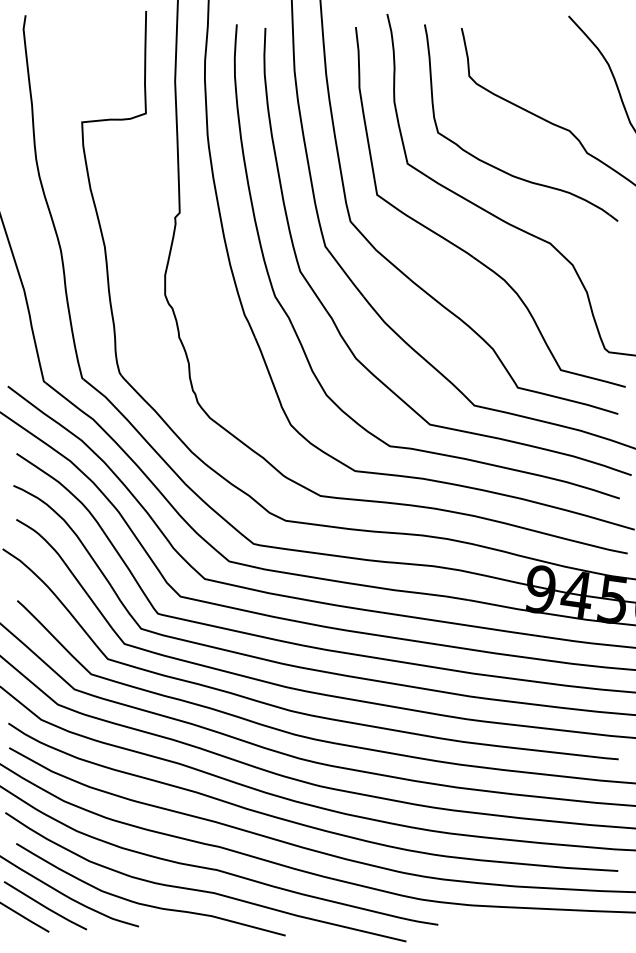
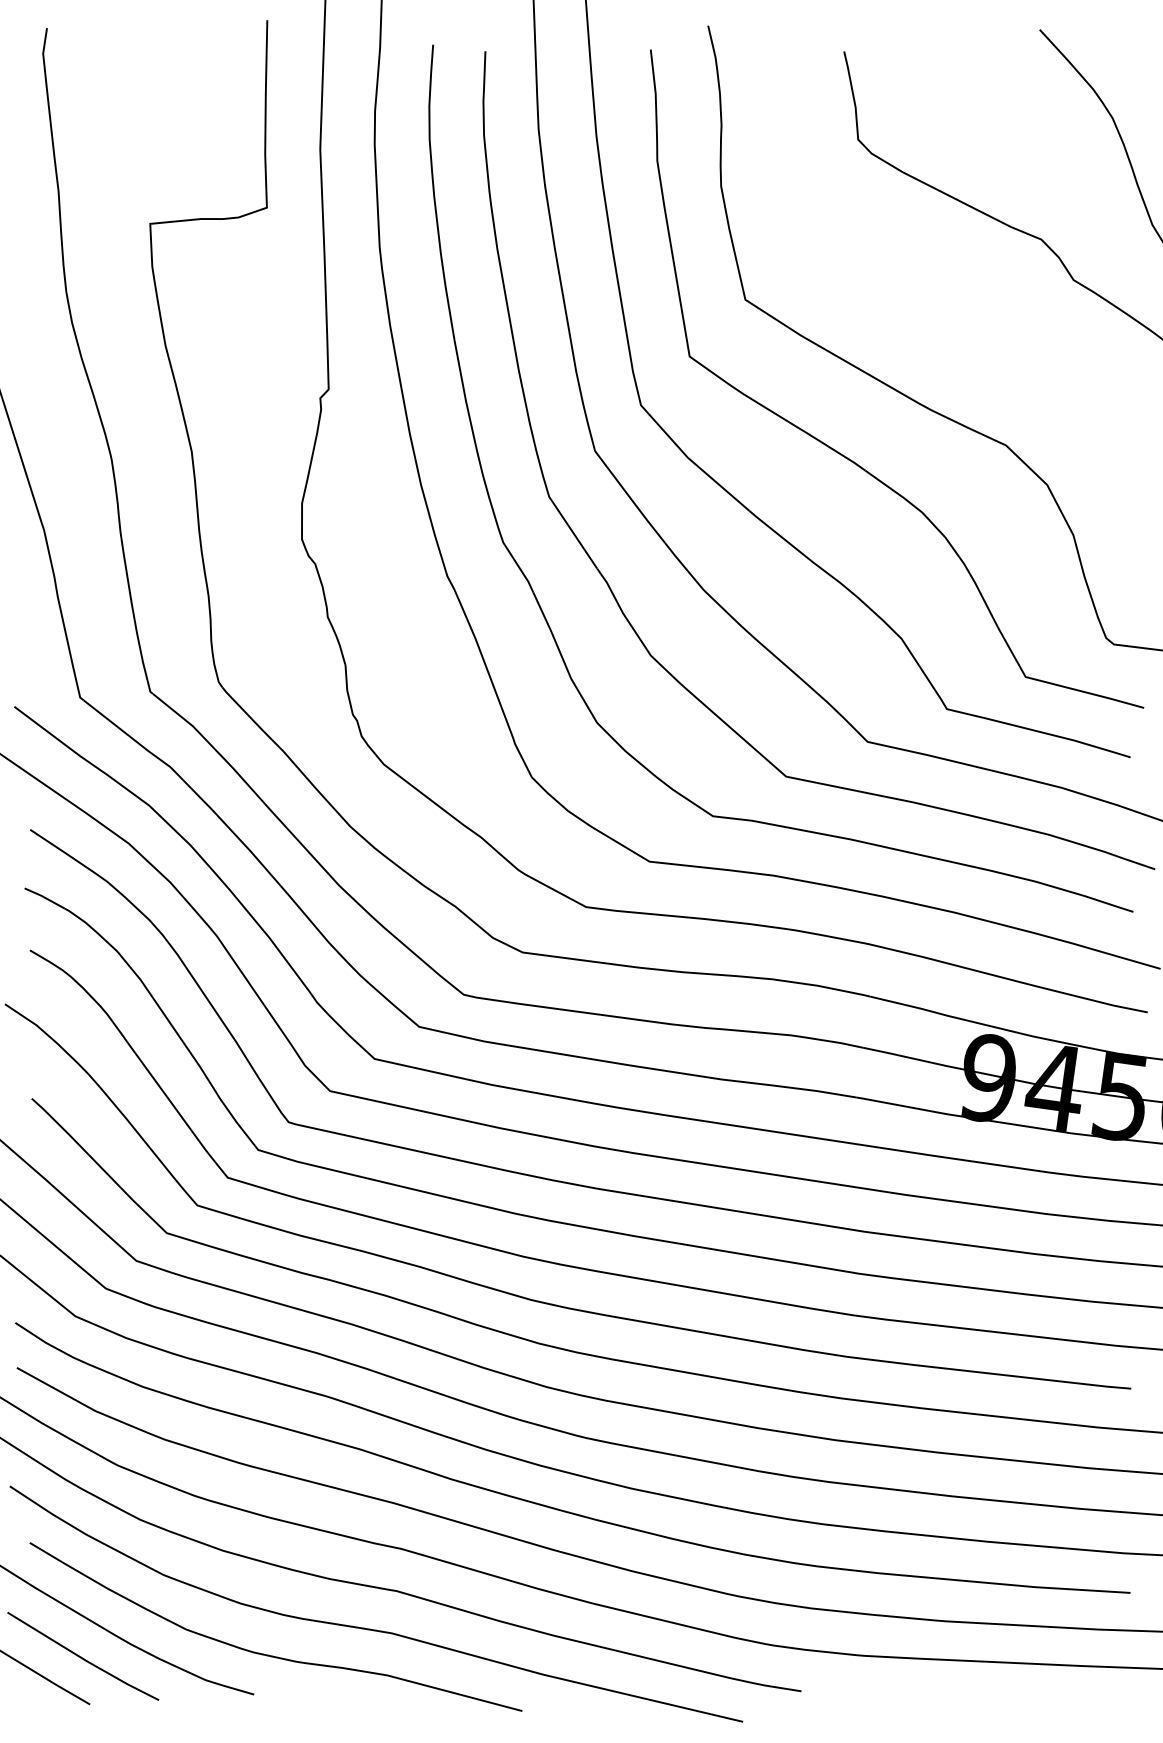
part: (499, 168) -> (913, 308), removed

